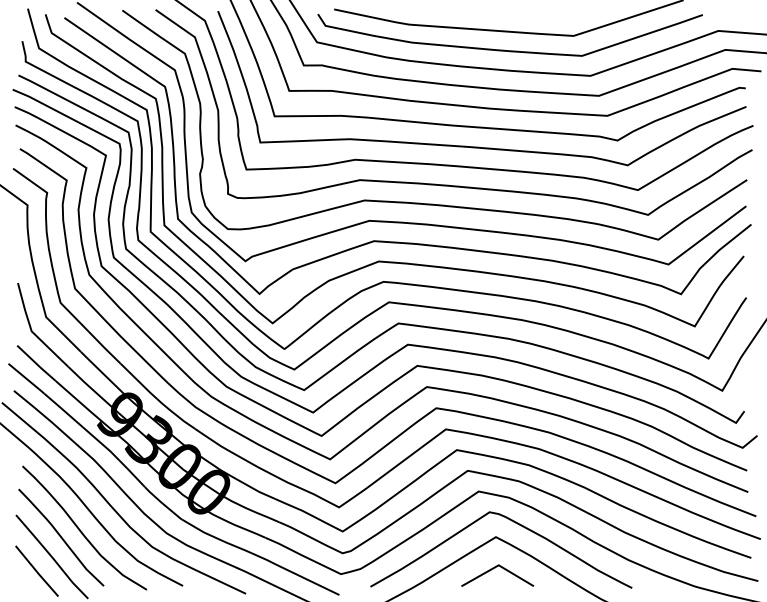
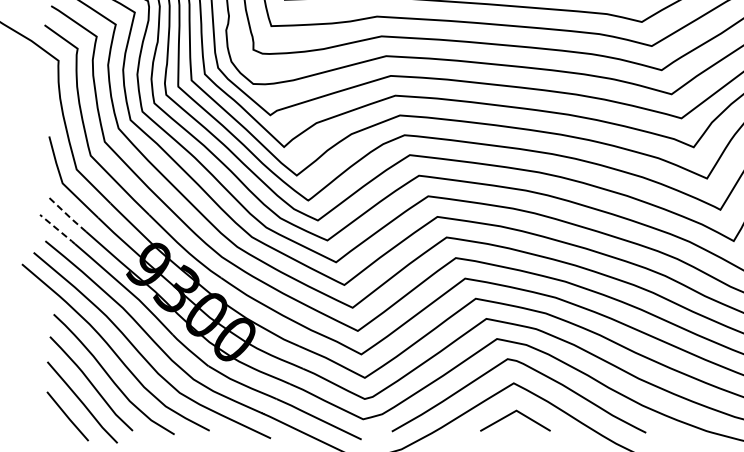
line: (36, 364) -> (67, 215), solid -> dashed
line: (26, 378) -> (57, 229), solid -> dashed

